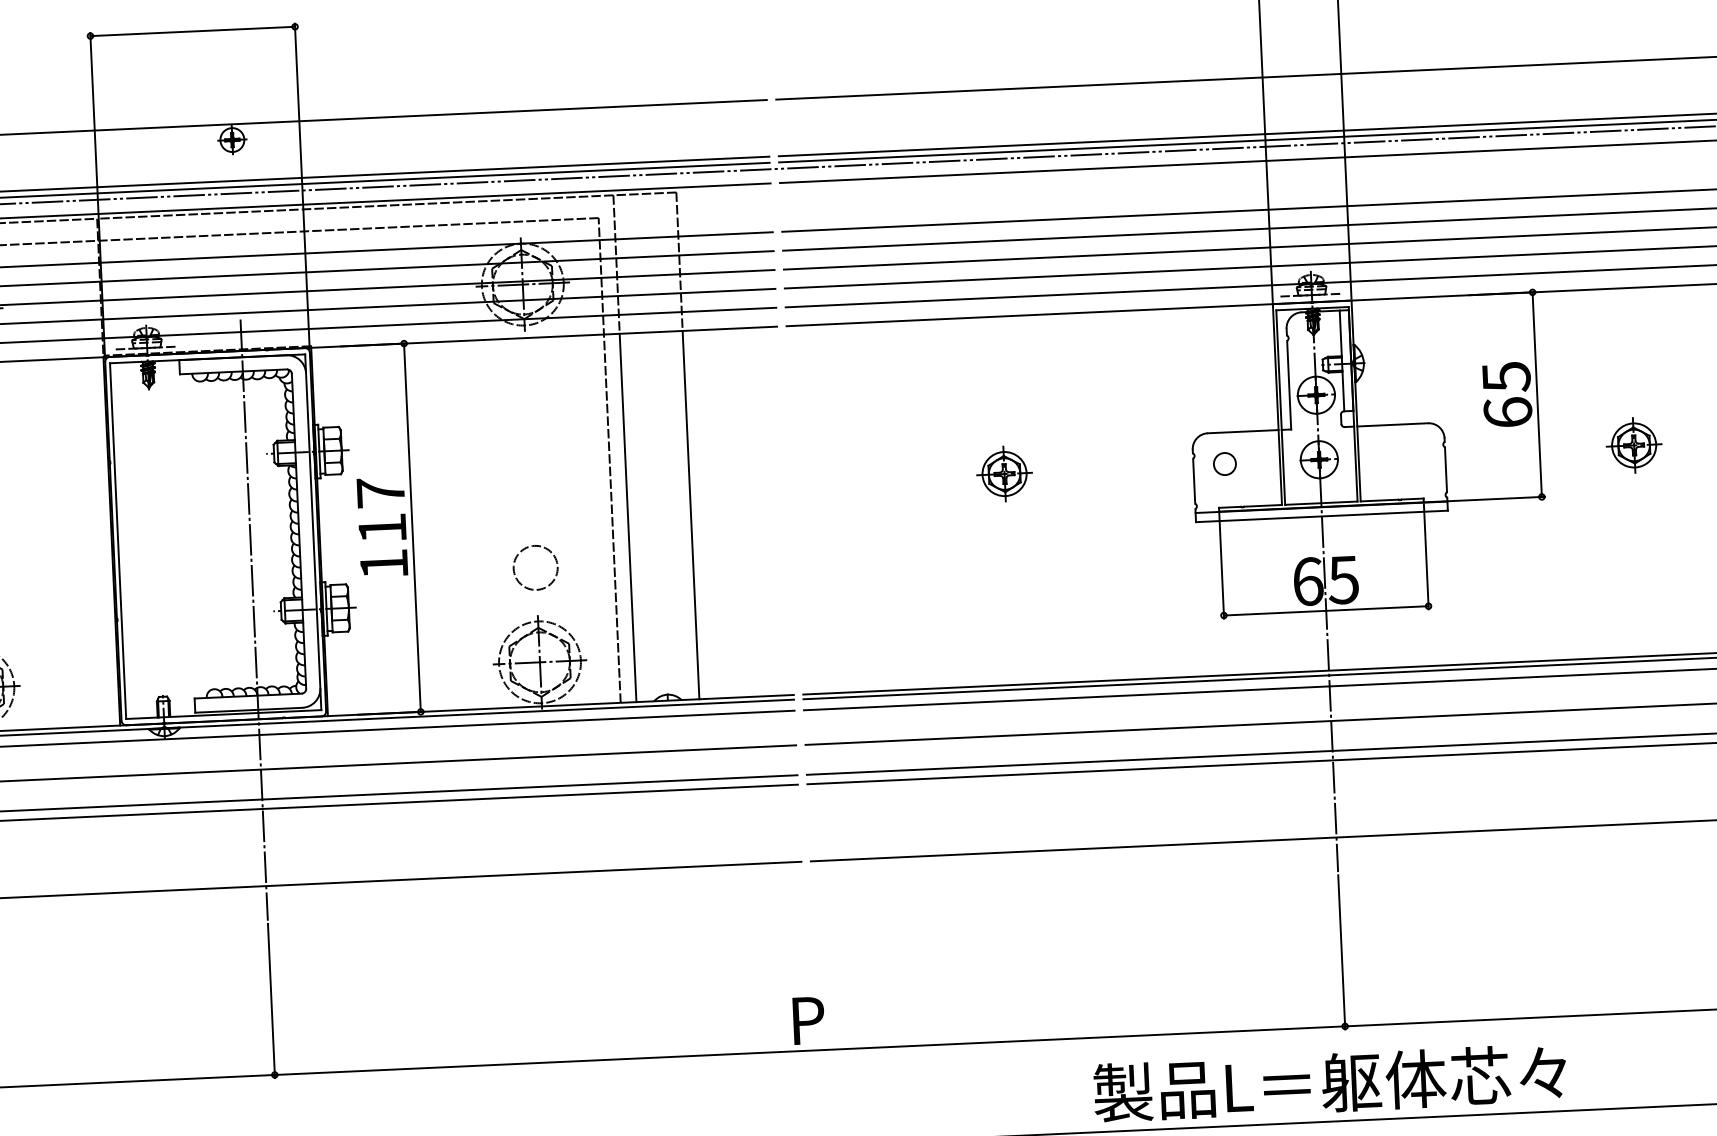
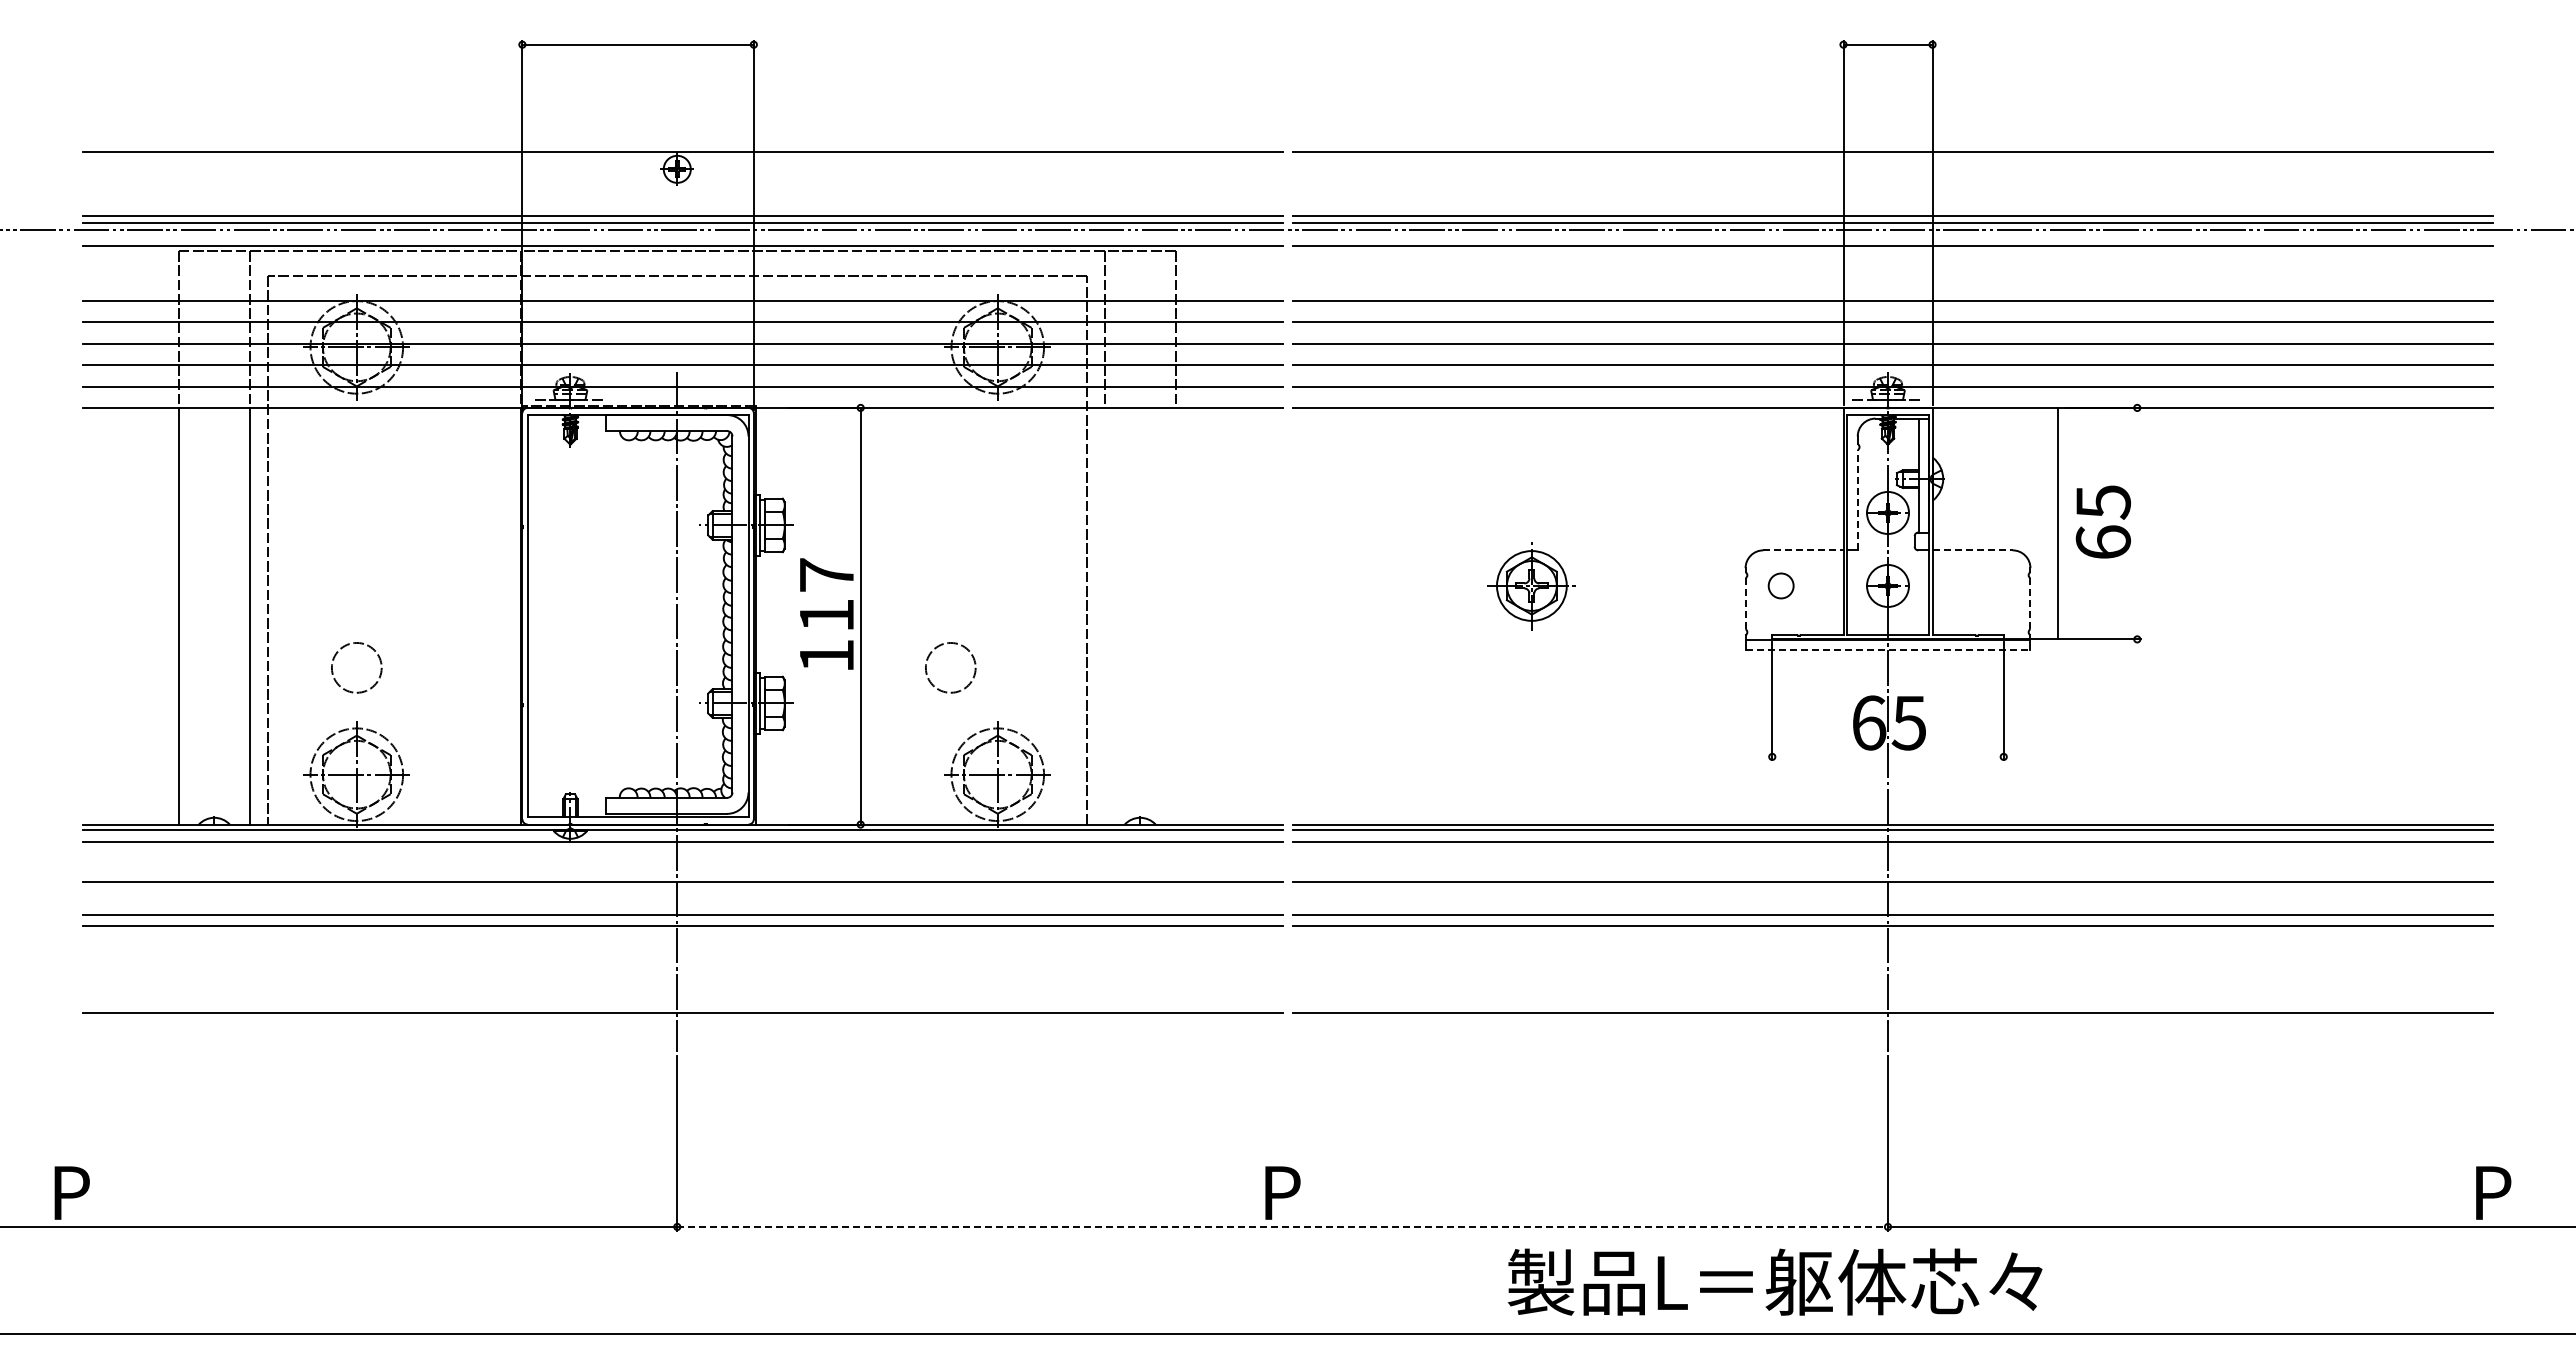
line: (1288, 384) -> (1857, 499), solid -> dashed
line: (1537, 394) -> (2058, 523), moved
line: (1393, 424) -> (1973, 550), solid -> dashed
line: (1243, 431) -> (1803, 550), solid -> dashed
part: (1633, 445) -> (2243, 585), removed
line: (1446, 469) -> (2030, 603), solid -> dashed
part: (1004, 473) -> (1531, 585), size x1.4
line: (1194, 480) -> (1745, 603), solid -> dashed
line: (690, 514) -> (1175, 615), removed
line: (1322, 516) -> (1888, 650), solid -> dashed
line: (627, 517) -> (1104, 615), removed
circle: (535, 567) -> (950, 667), moved
line: (1325, 610) -> (1887, 756), removed
line: (810, 1050) -> (1283, 1226), solid -> dashed
text: (1329, 1082) -> (1774, 1281), moved

